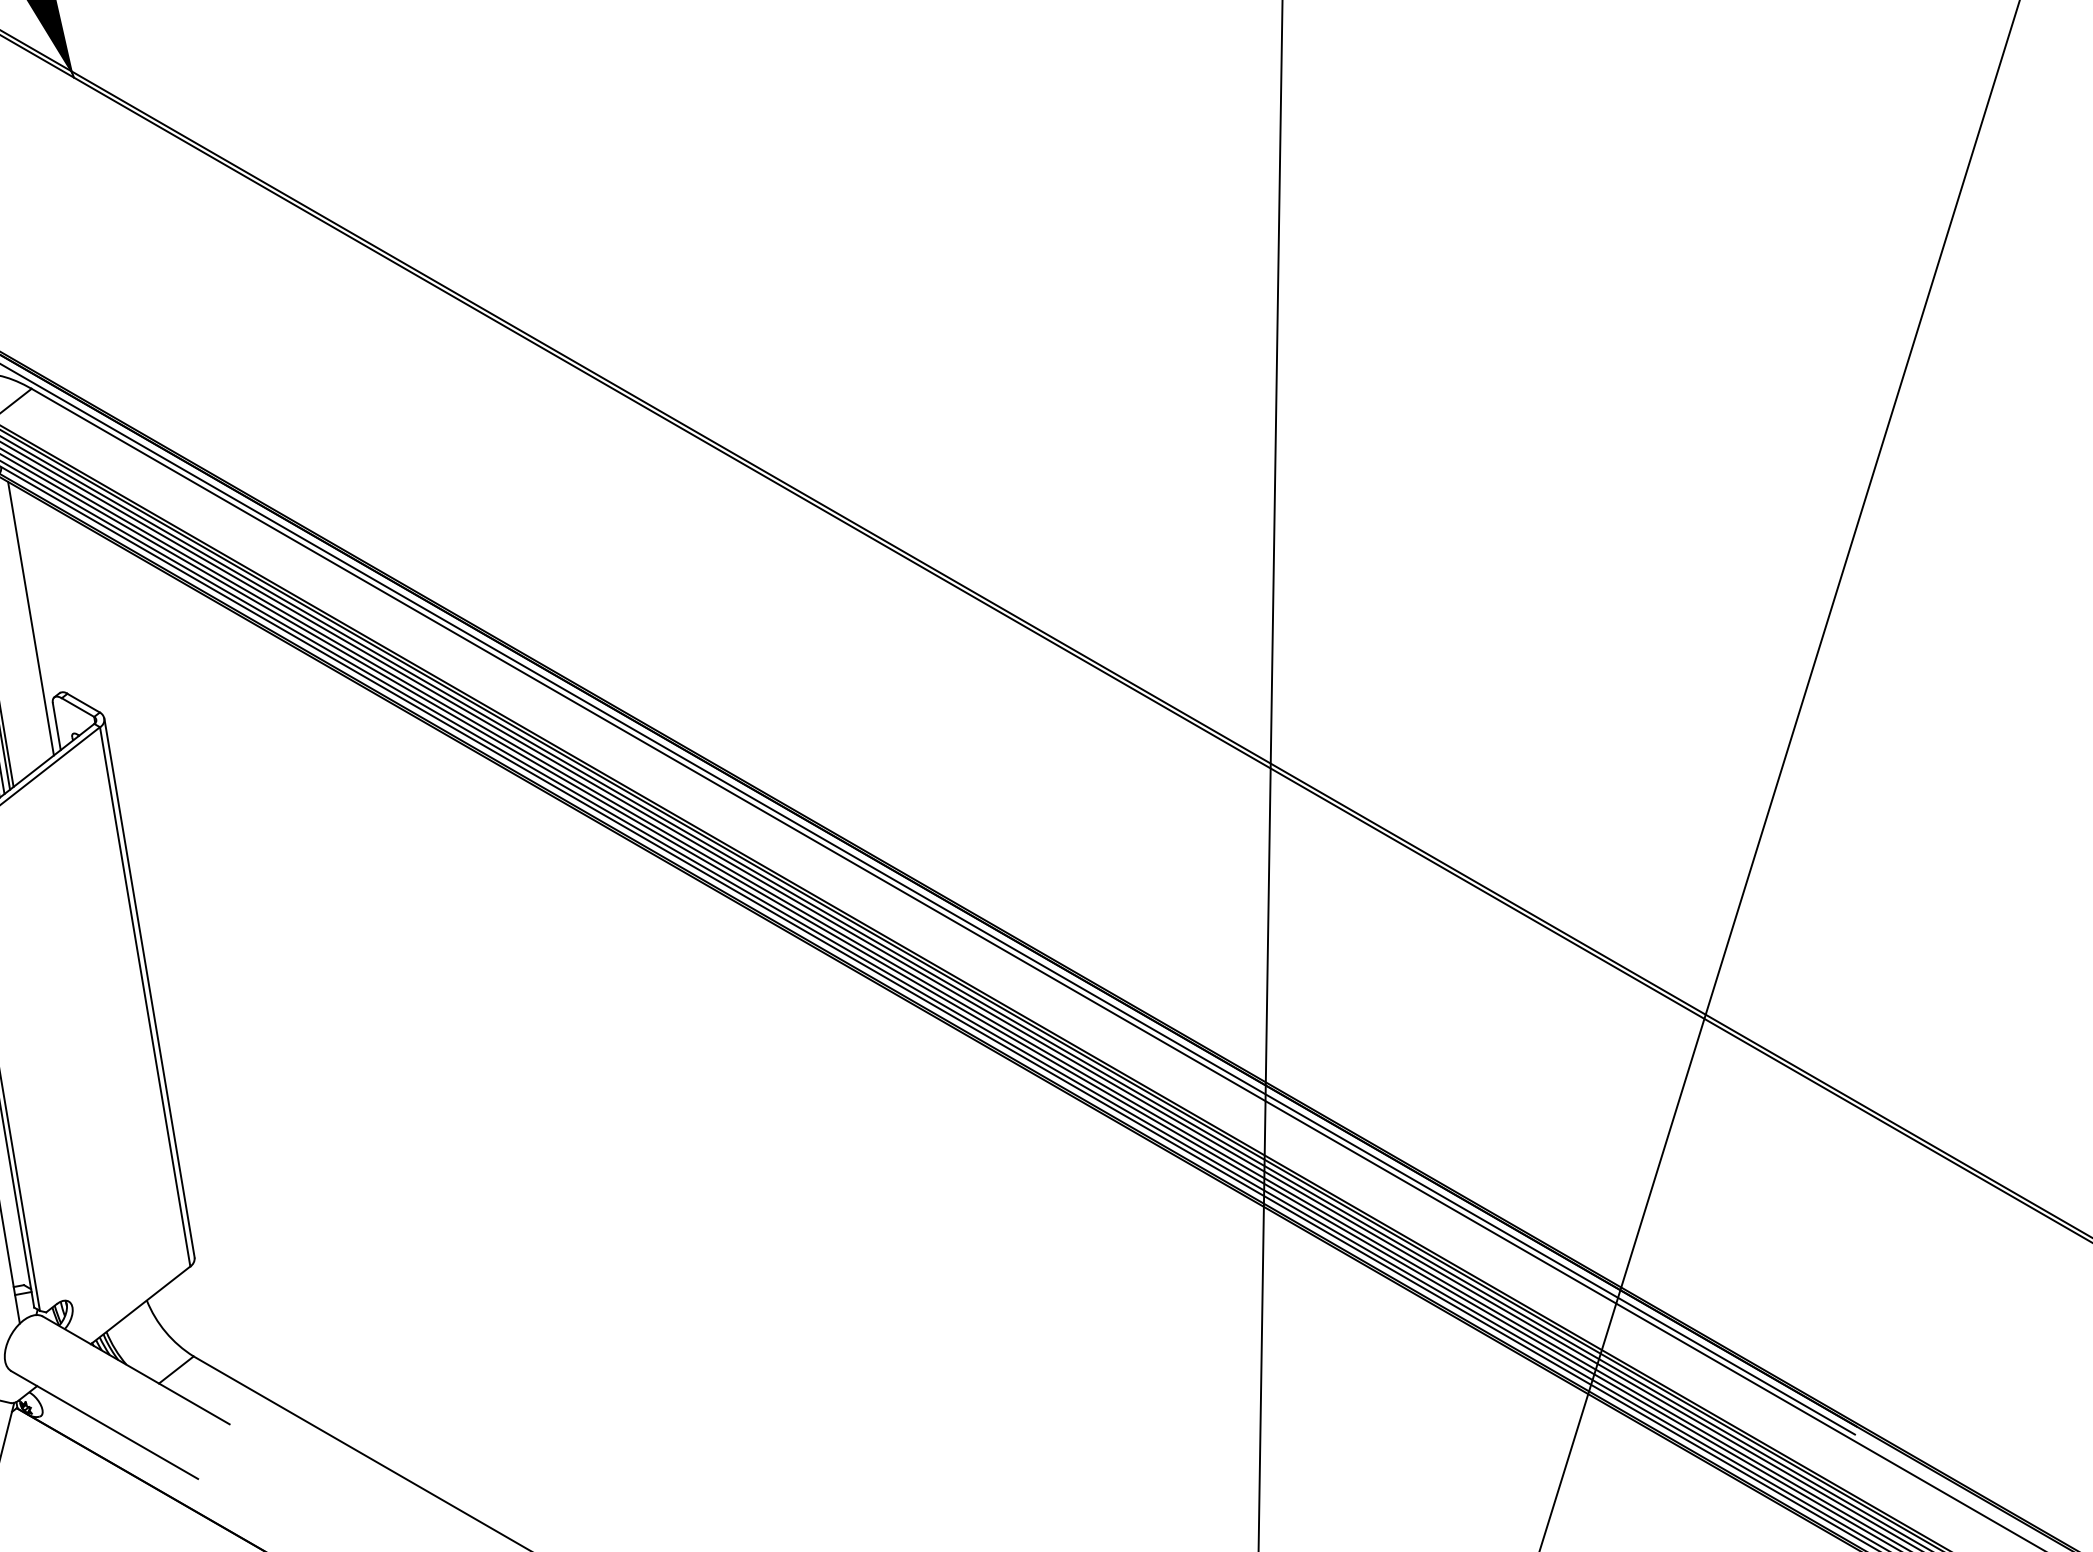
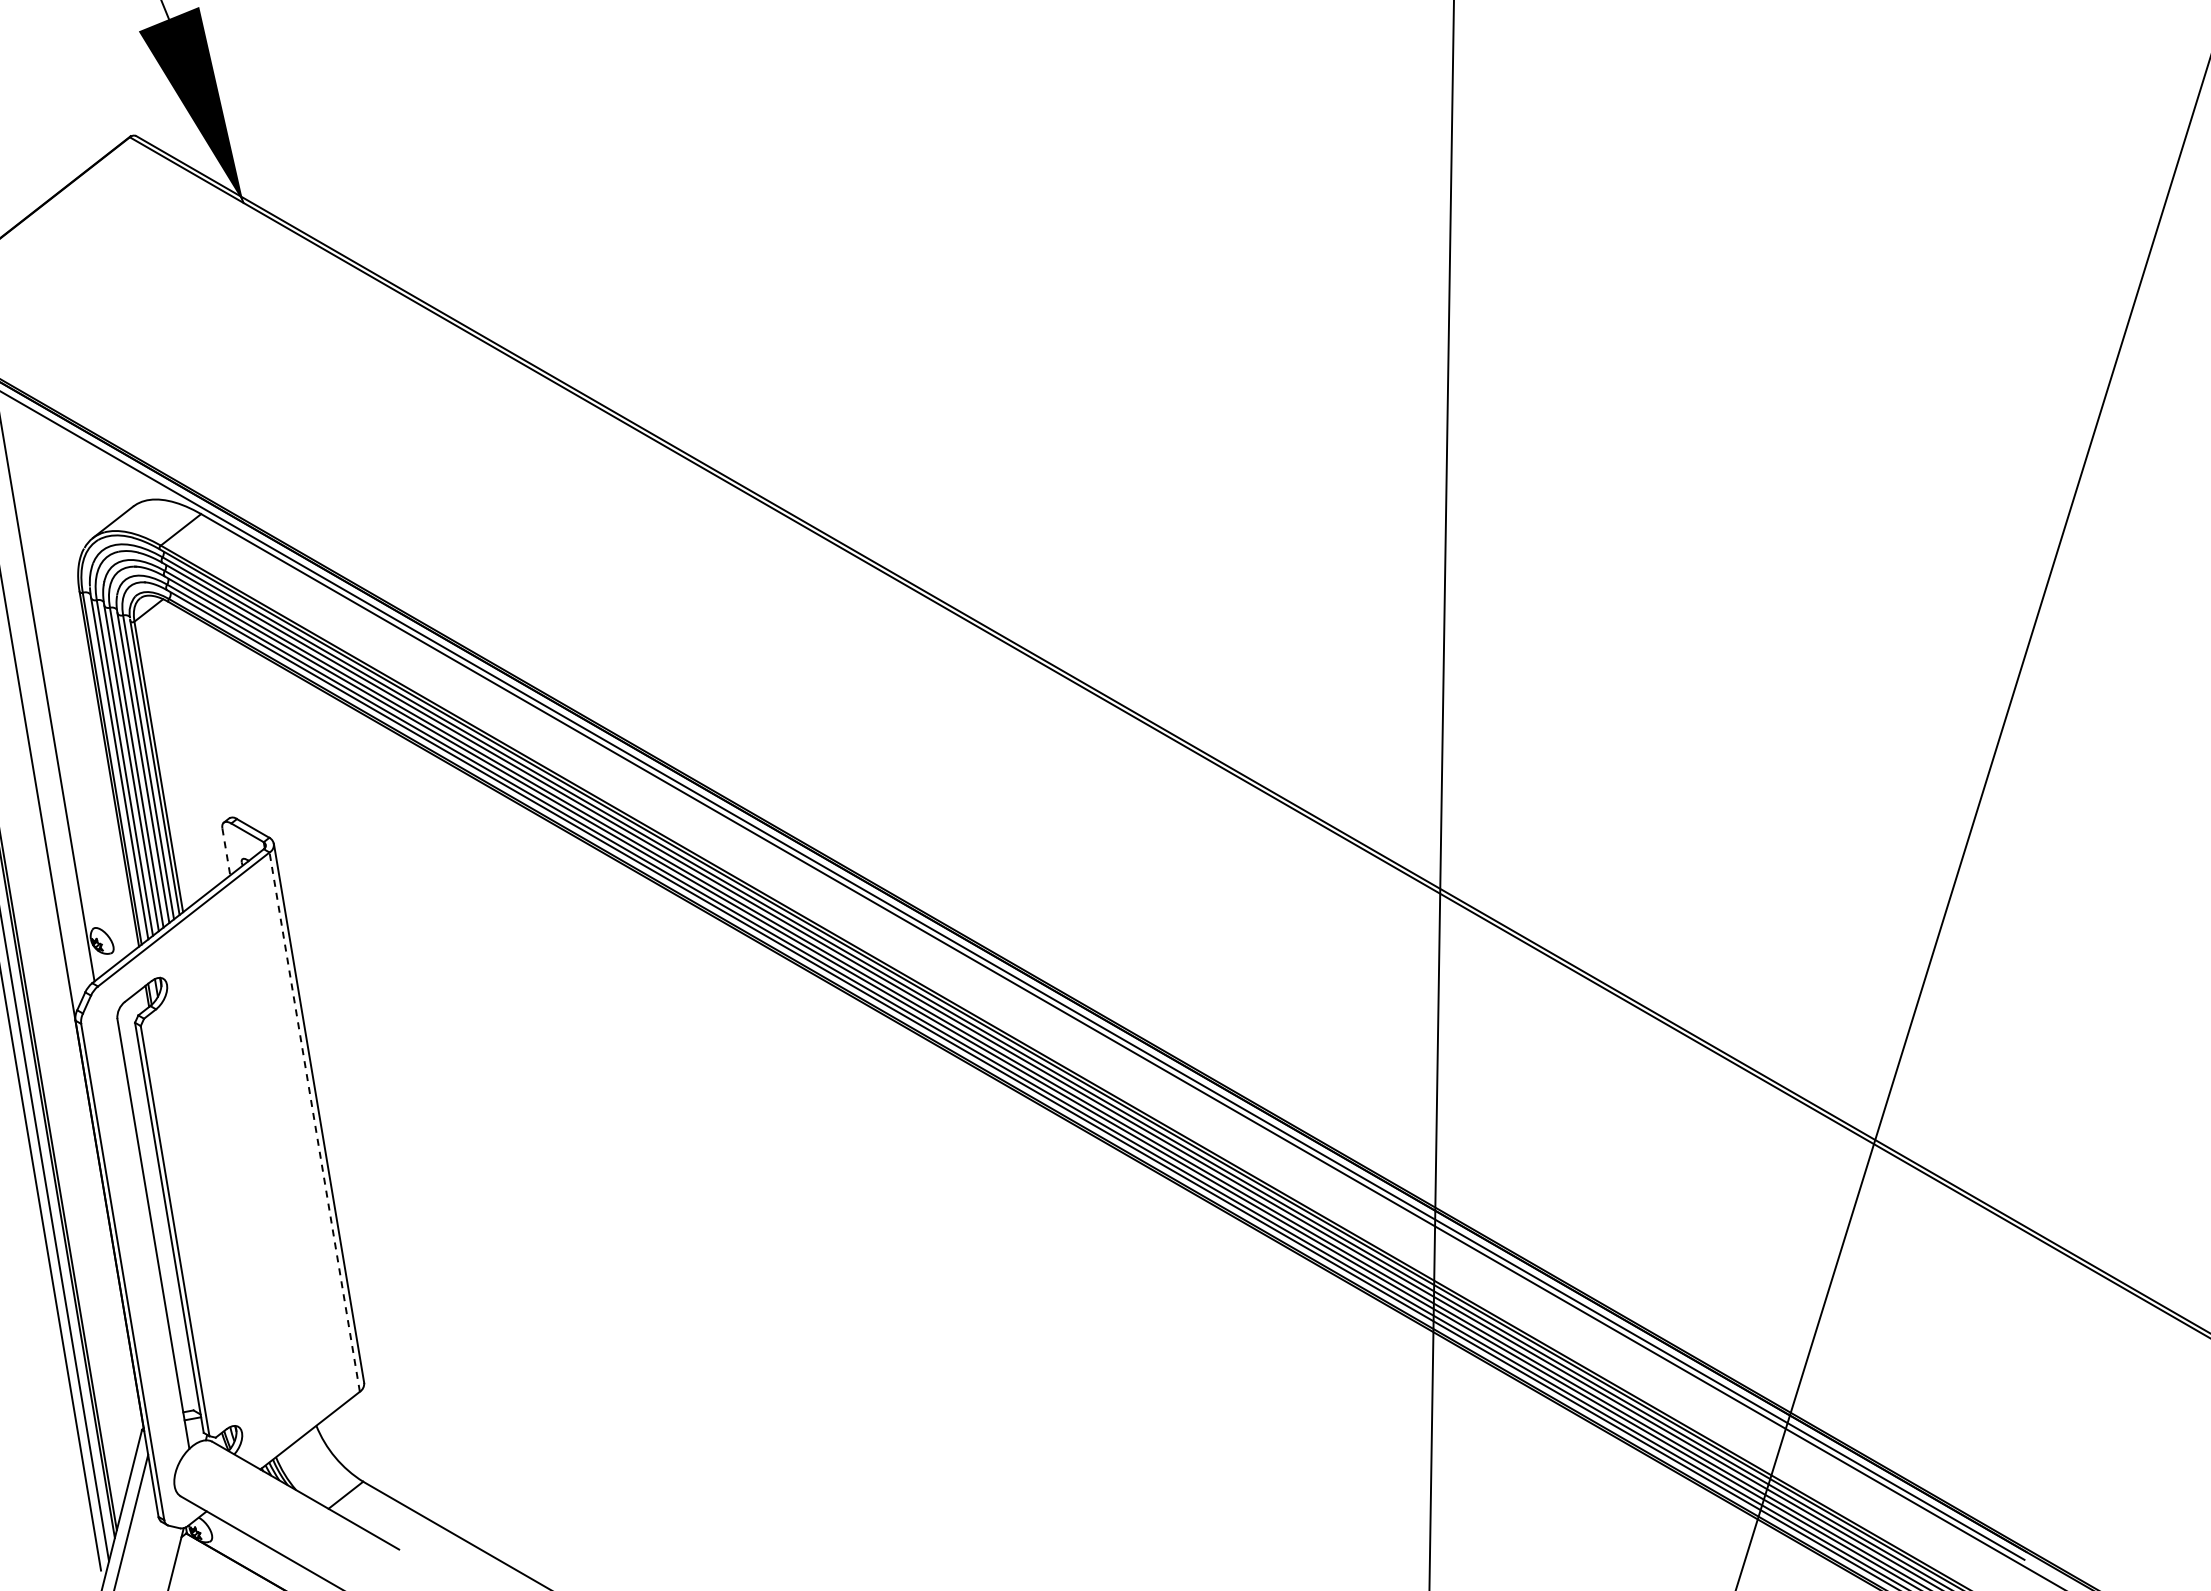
line: (30, 618) -> (200, 743), removed
line: (56, 726) -> (226, 851), solid -> dashed
line: (144, 996) -> (314, 1121), solid -> dashed

